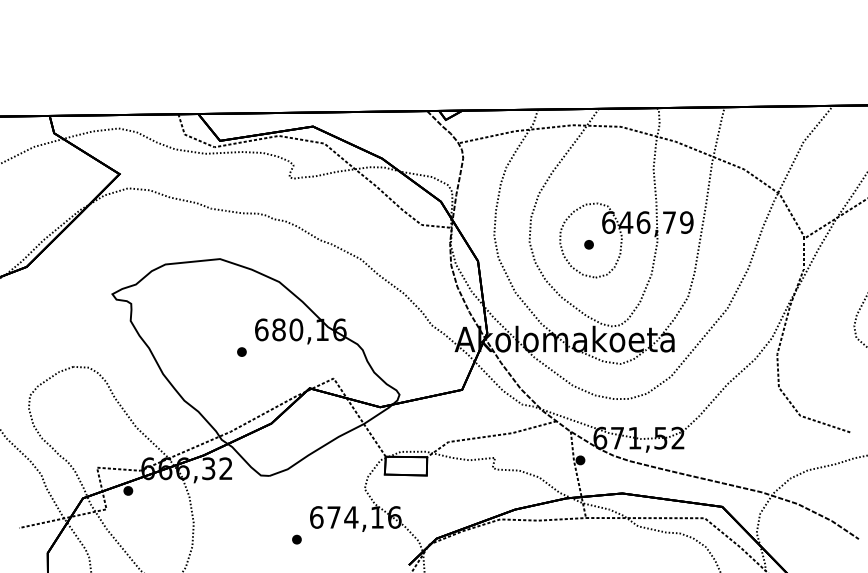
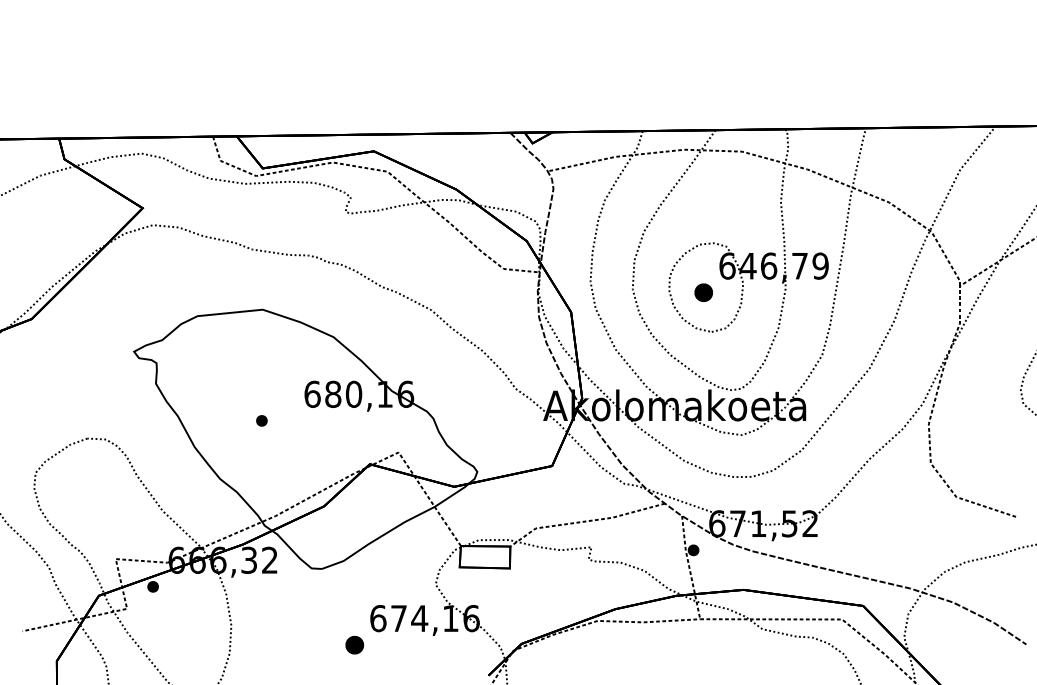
part: (588, 244) -> (703, 292), size x1.6
part: (241, 351) -> (261, 420), moved
part: (296, 539) -> (354, 644), size x1.6

